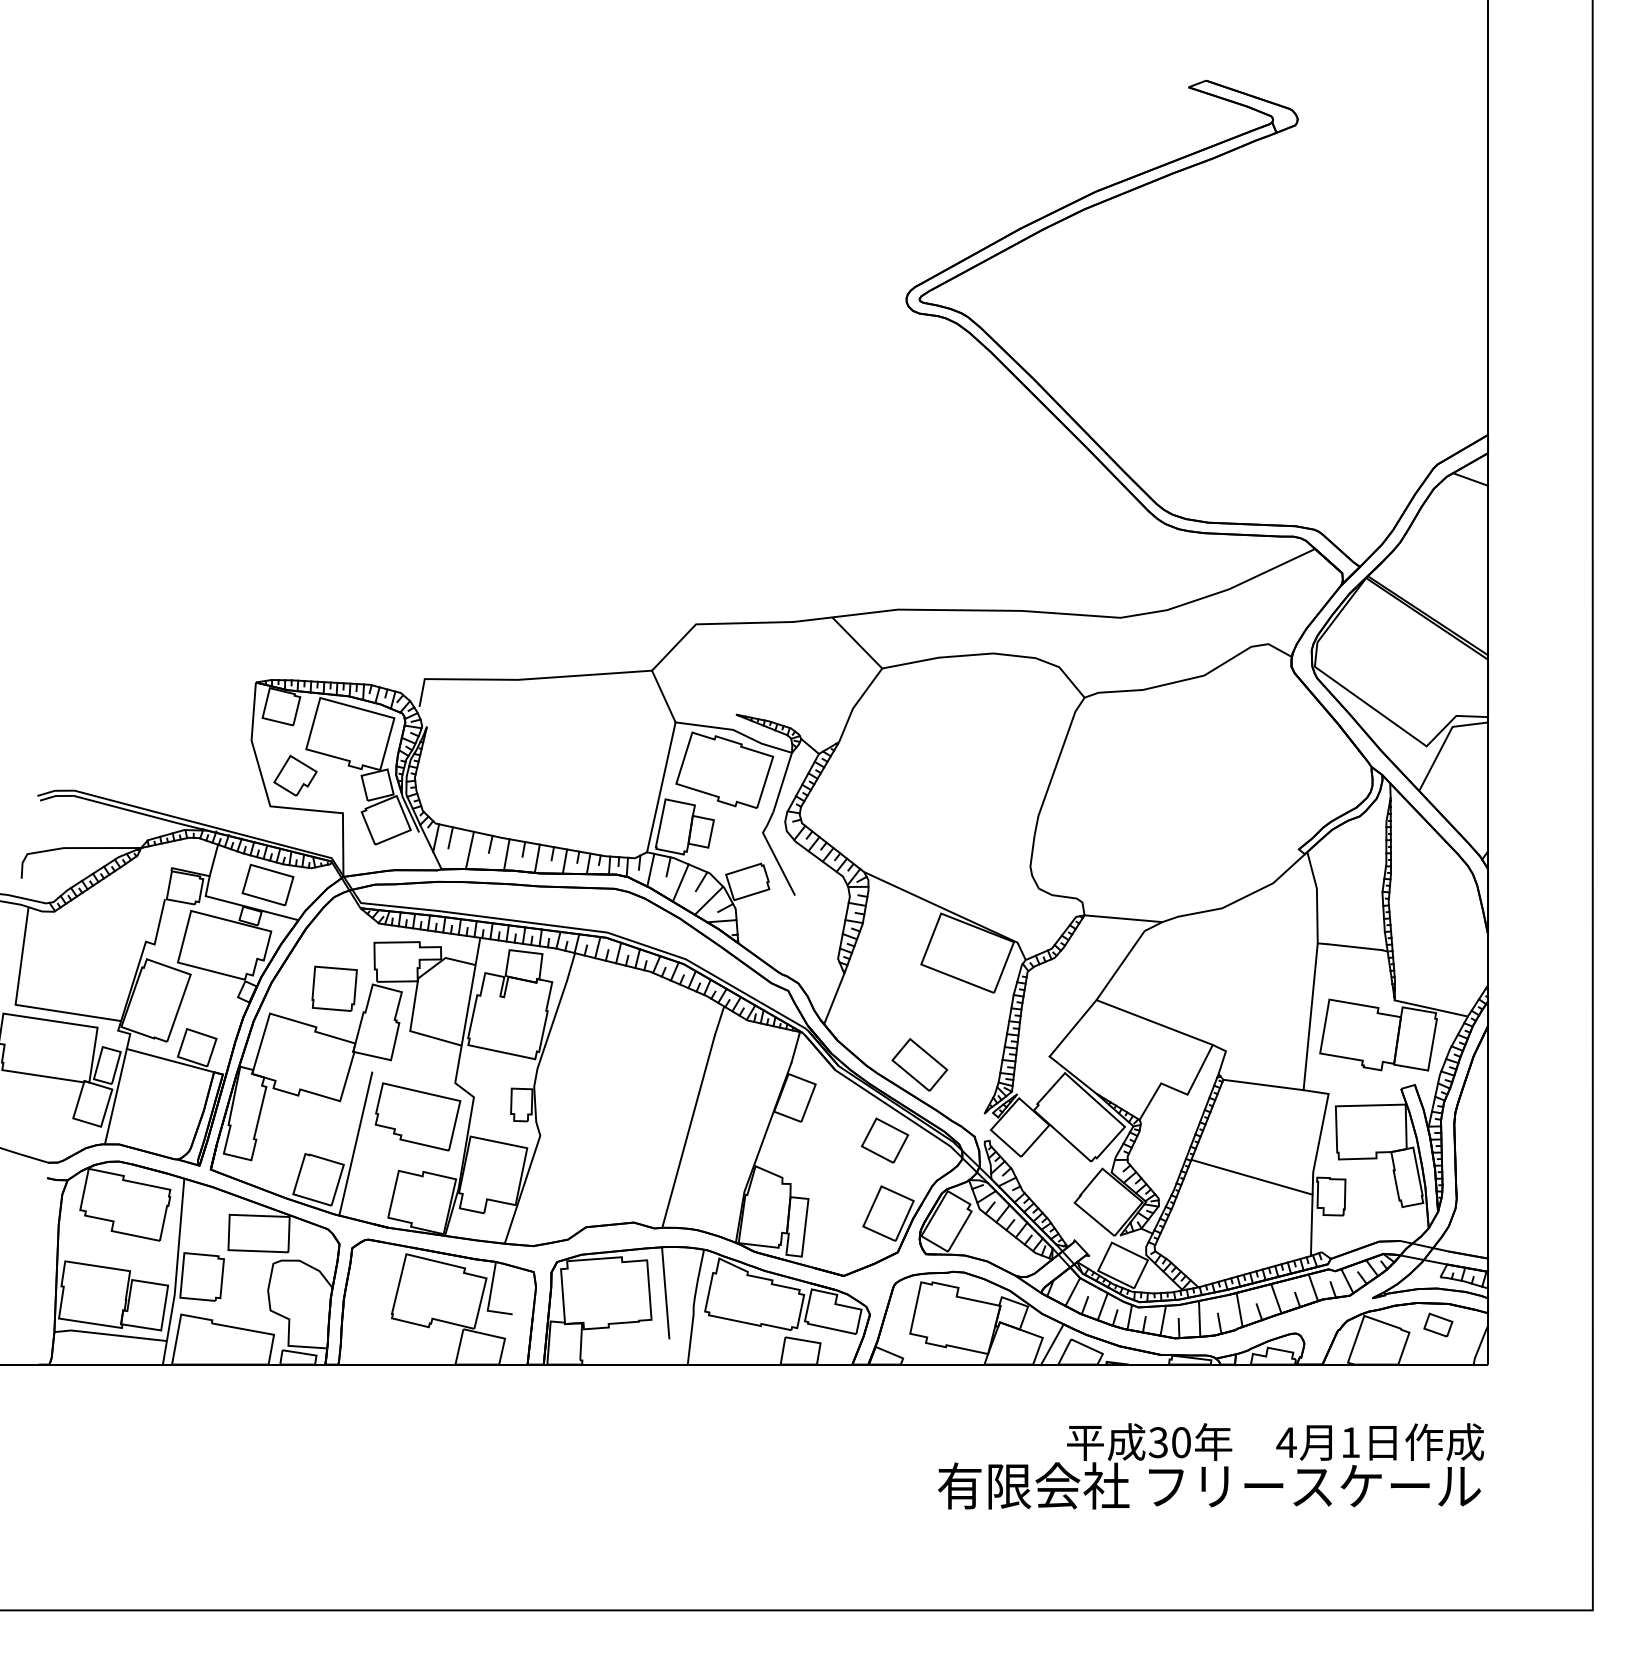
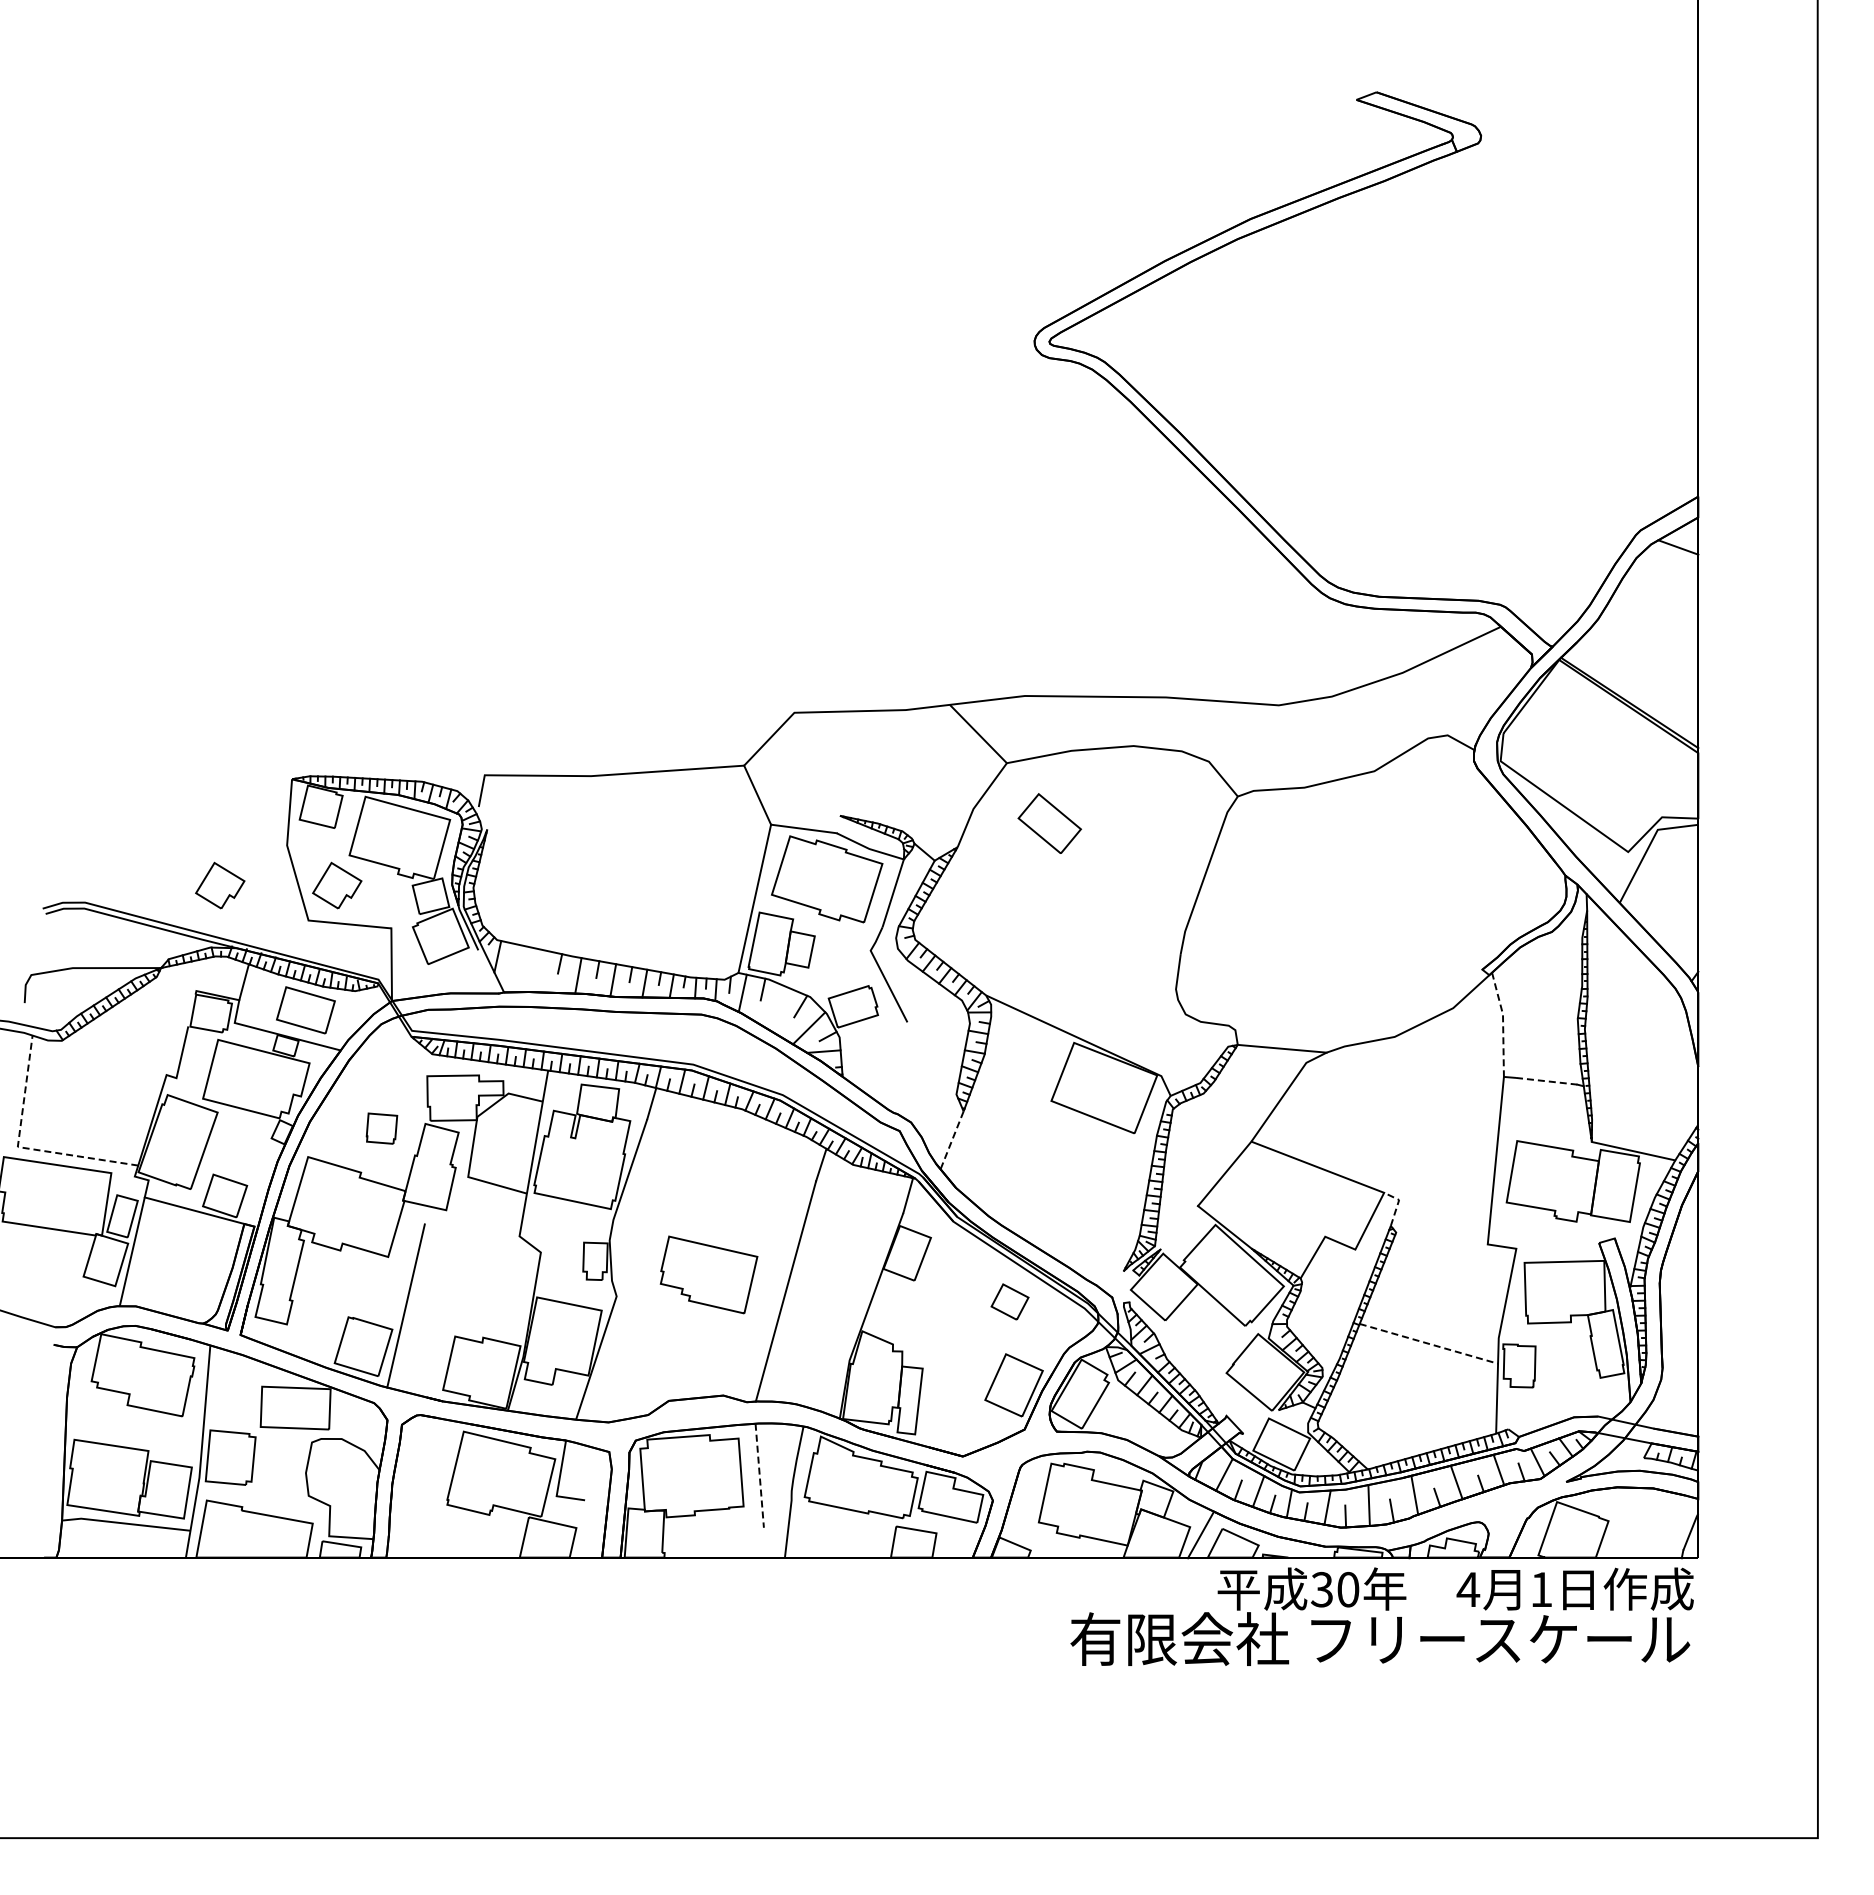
part: (193, 775) -> (220, 885), added
line: (449, 837) -> (513, 956), removed
line: (469, 850) -> (535, 970), removed
line: (680, 882) -> (776, 1007), removed
line: (1317, 896) -> (1503, 1023), solid -> dashed
line: (1355, 947) -> (1546, 1081), solid -> dashed
part: (334, 988) -> (381, 1128), size x0.6
line: (833, 999) -> (951, 1140), solid -> dashed
line: (18, 1005) -> (21, 1147), solid -> dashed
line: (1224, 1055) -> (1397, 1204), solid -> dashed
part: (919, 1064) -> (1049, 823), moved
line: (1263, 1084) -> (1441, 1238), removed
part: (417, 1116) -> (708, 1274), moved
part: (884, 1140) -> (1009, 1301), size x0.7
line: (1251, 1176) -> (1428, 1343), solid -> dashed
line: (665, 1293) -> (759, 1476), solid -> dashed
part: (1438, 1325) -> (1641, 1512), removed
text: (1210, 1466) -> (1381, 1616), moved

